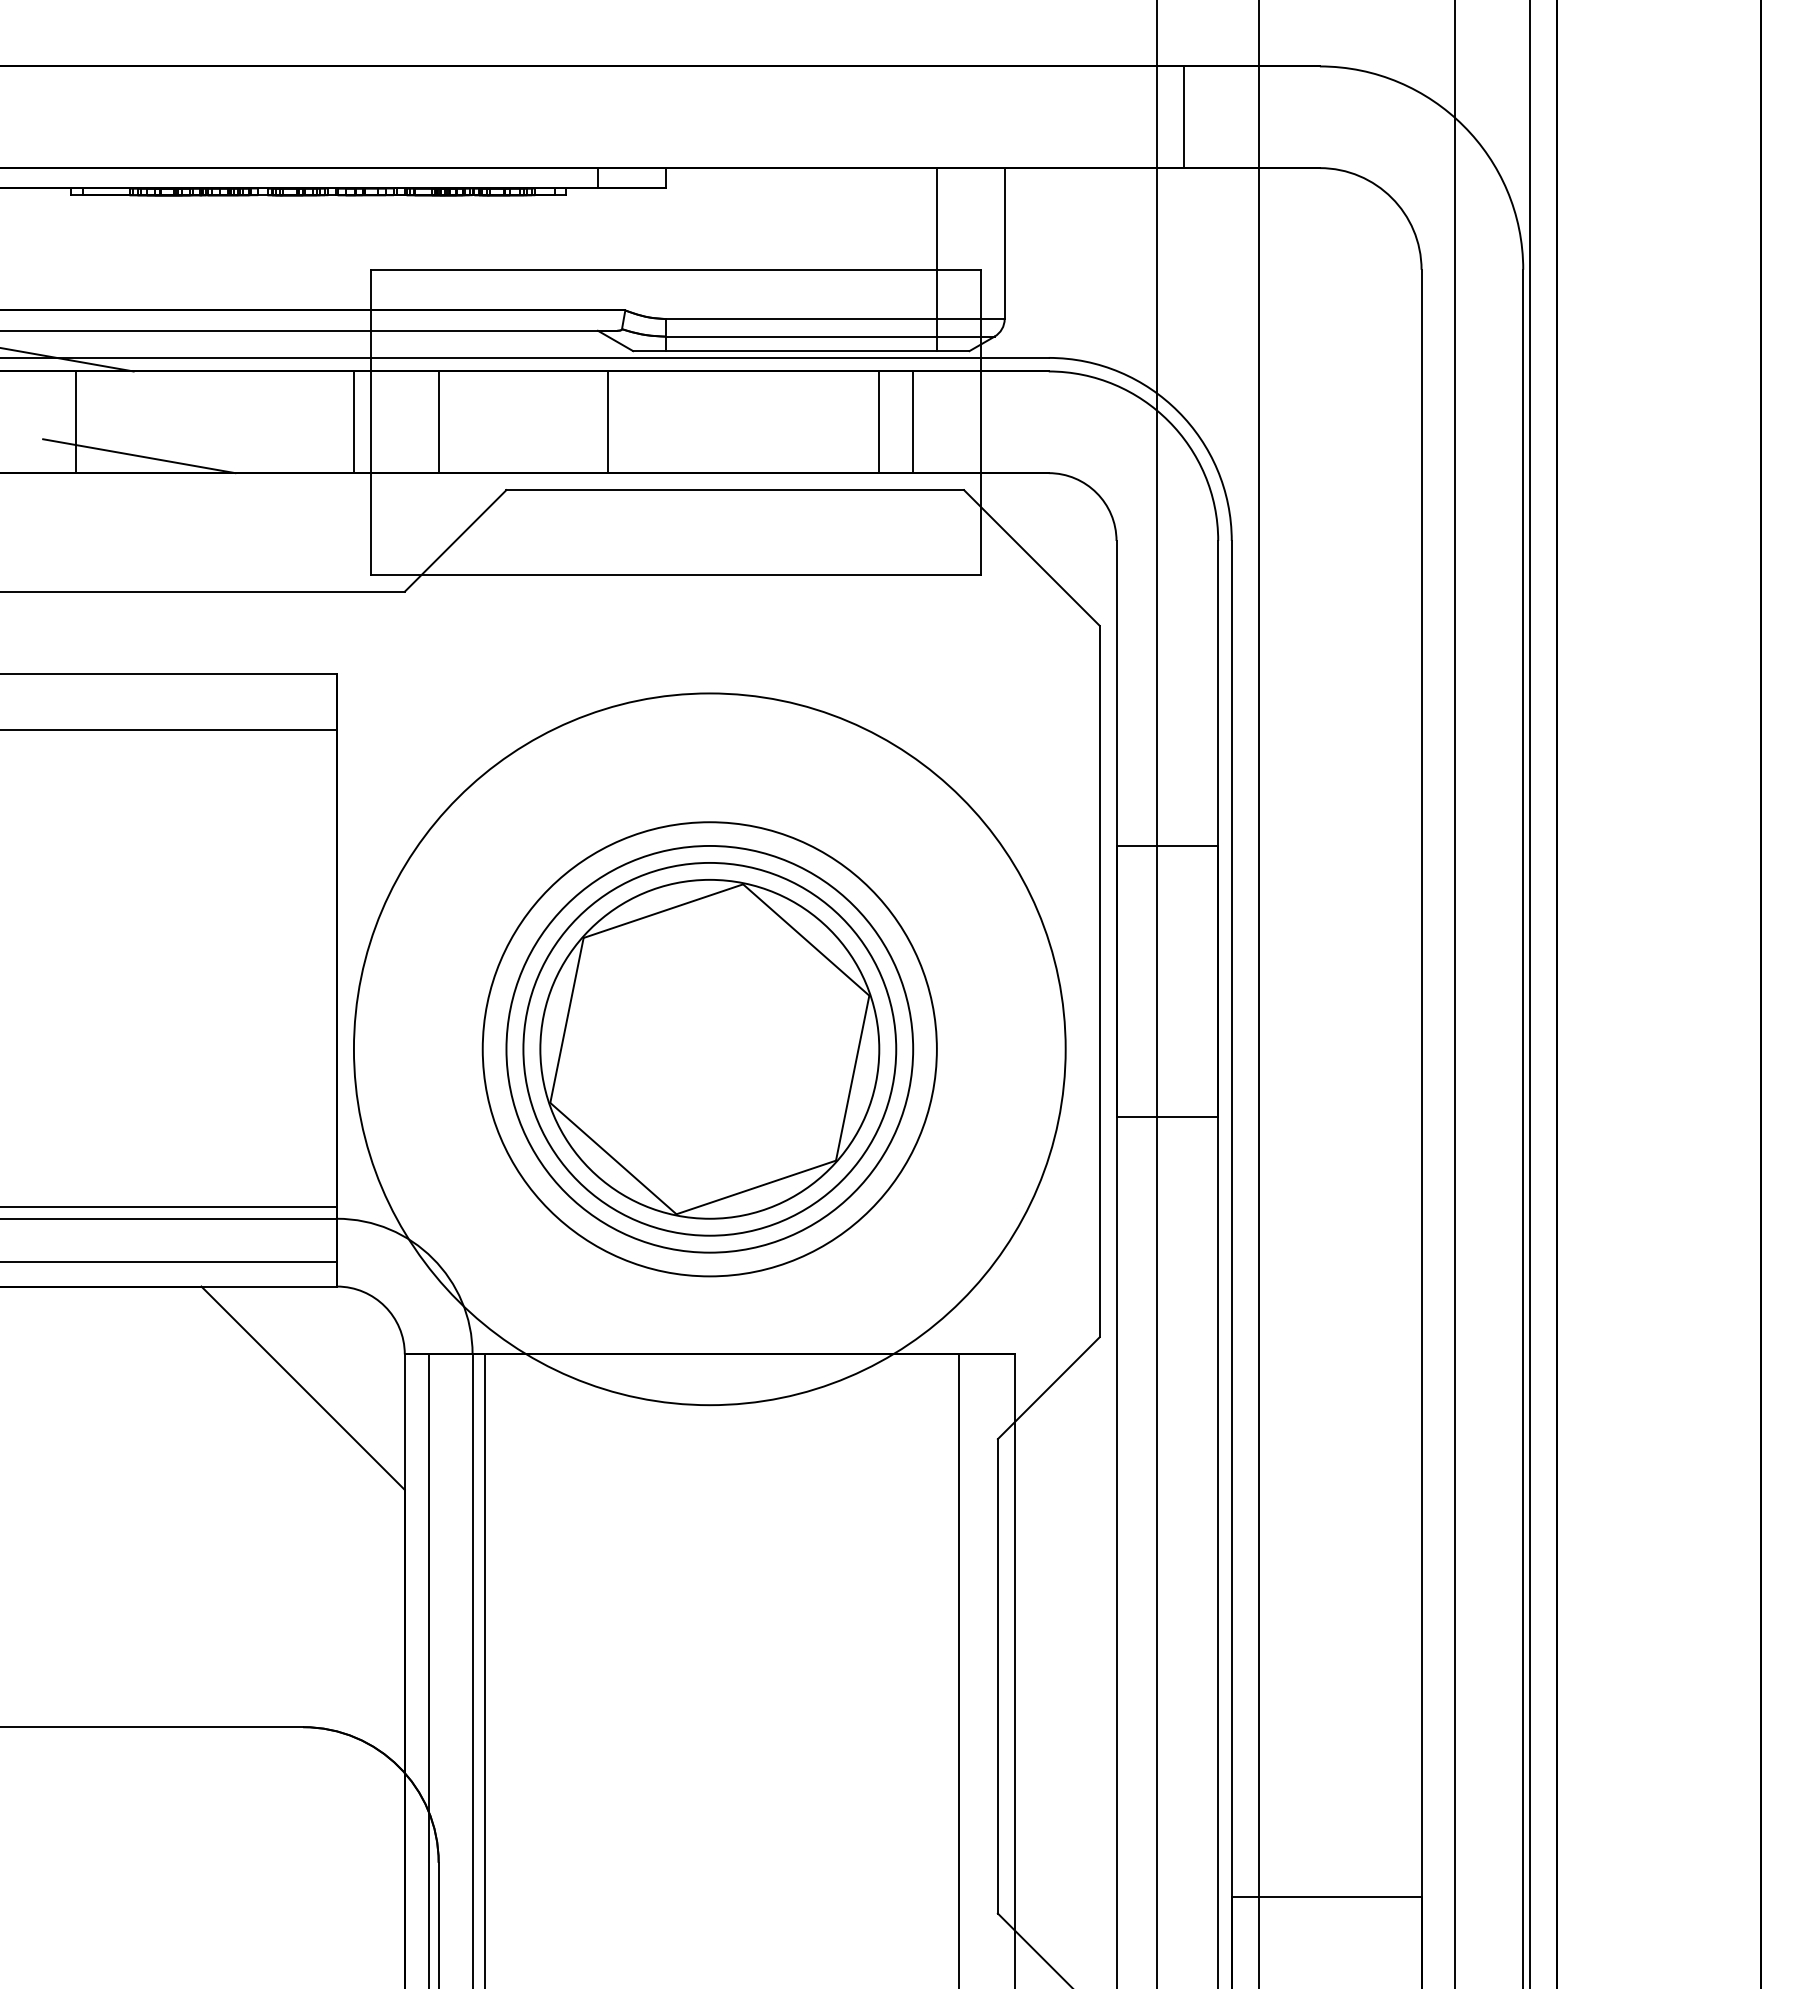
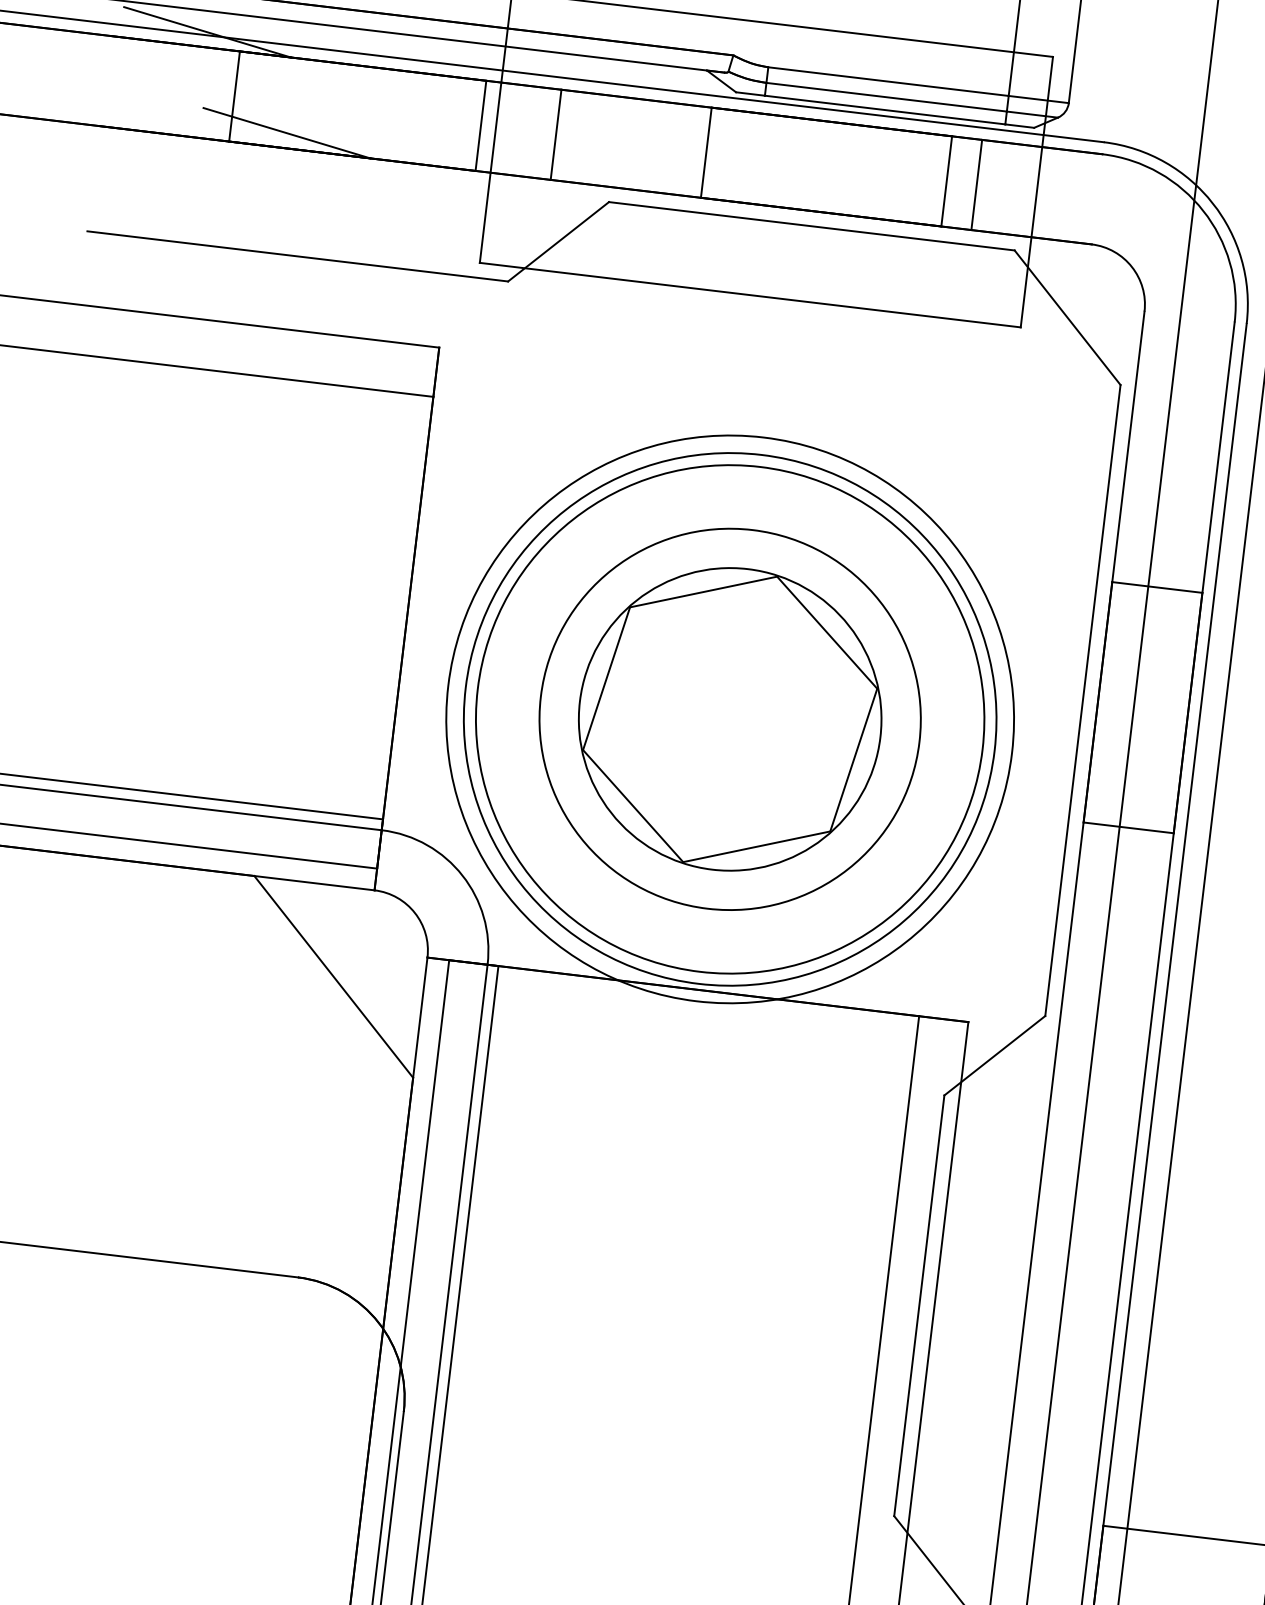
circle: (709, 1048) -> (729, 718), size x1.4
circle: (709, 1048) -> (729, 718), size x1.6
circle: (709, 1049) -> (729, 719), size x0.6
circle: (709, 1049) -> (729, 719), size x1.4

